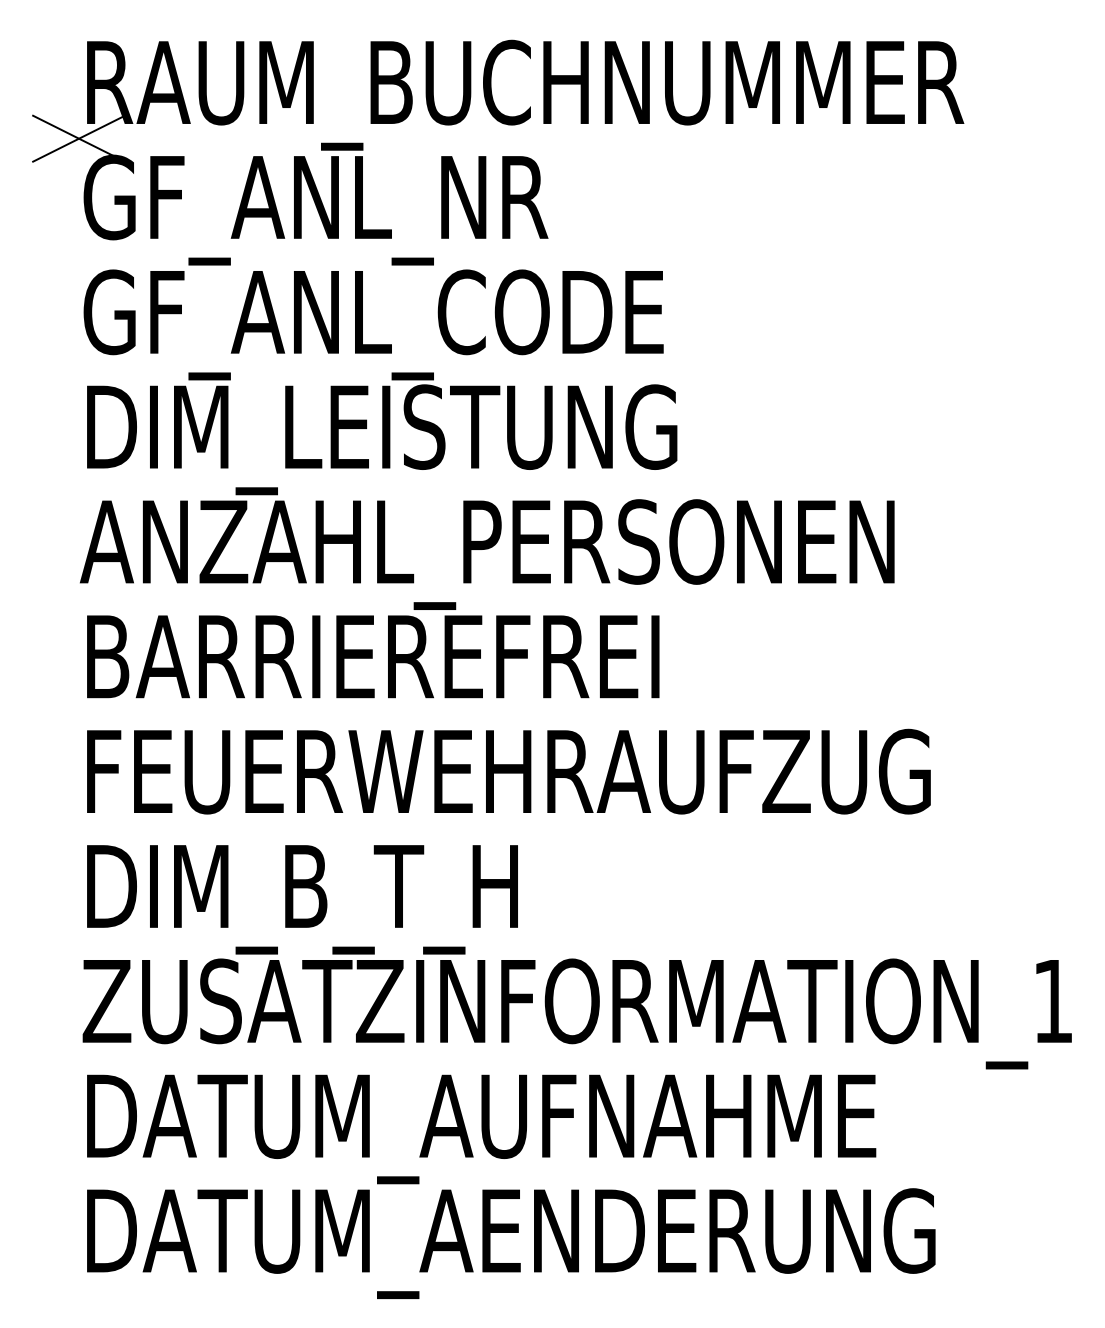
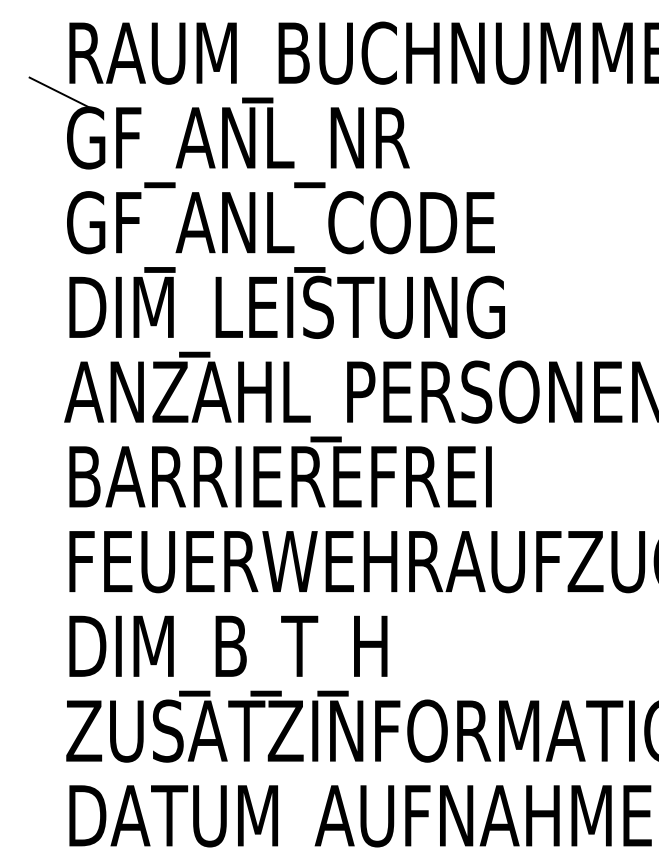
line: (78, 138) -> (63, 94), removed

